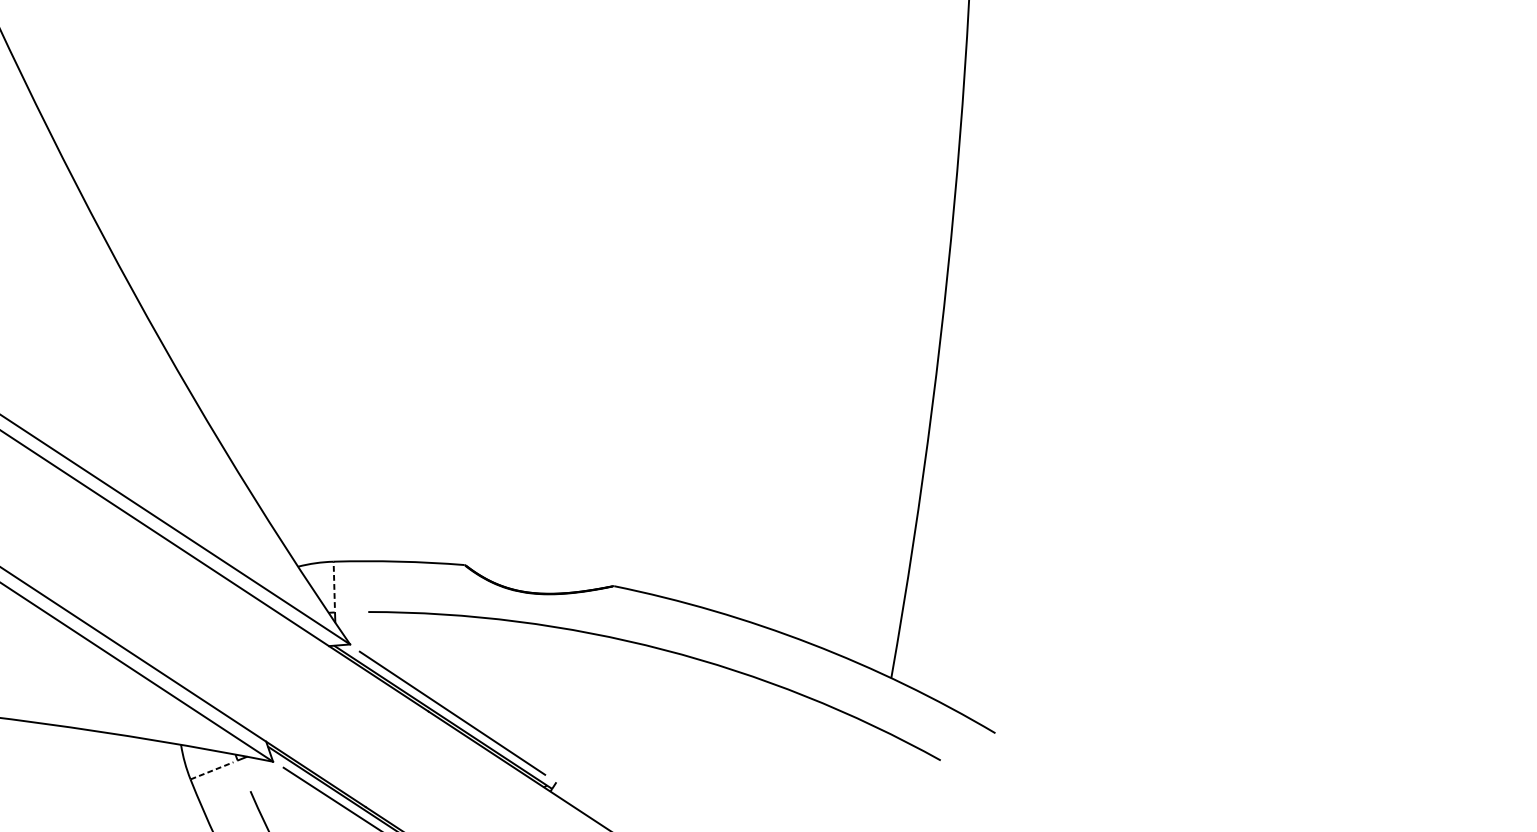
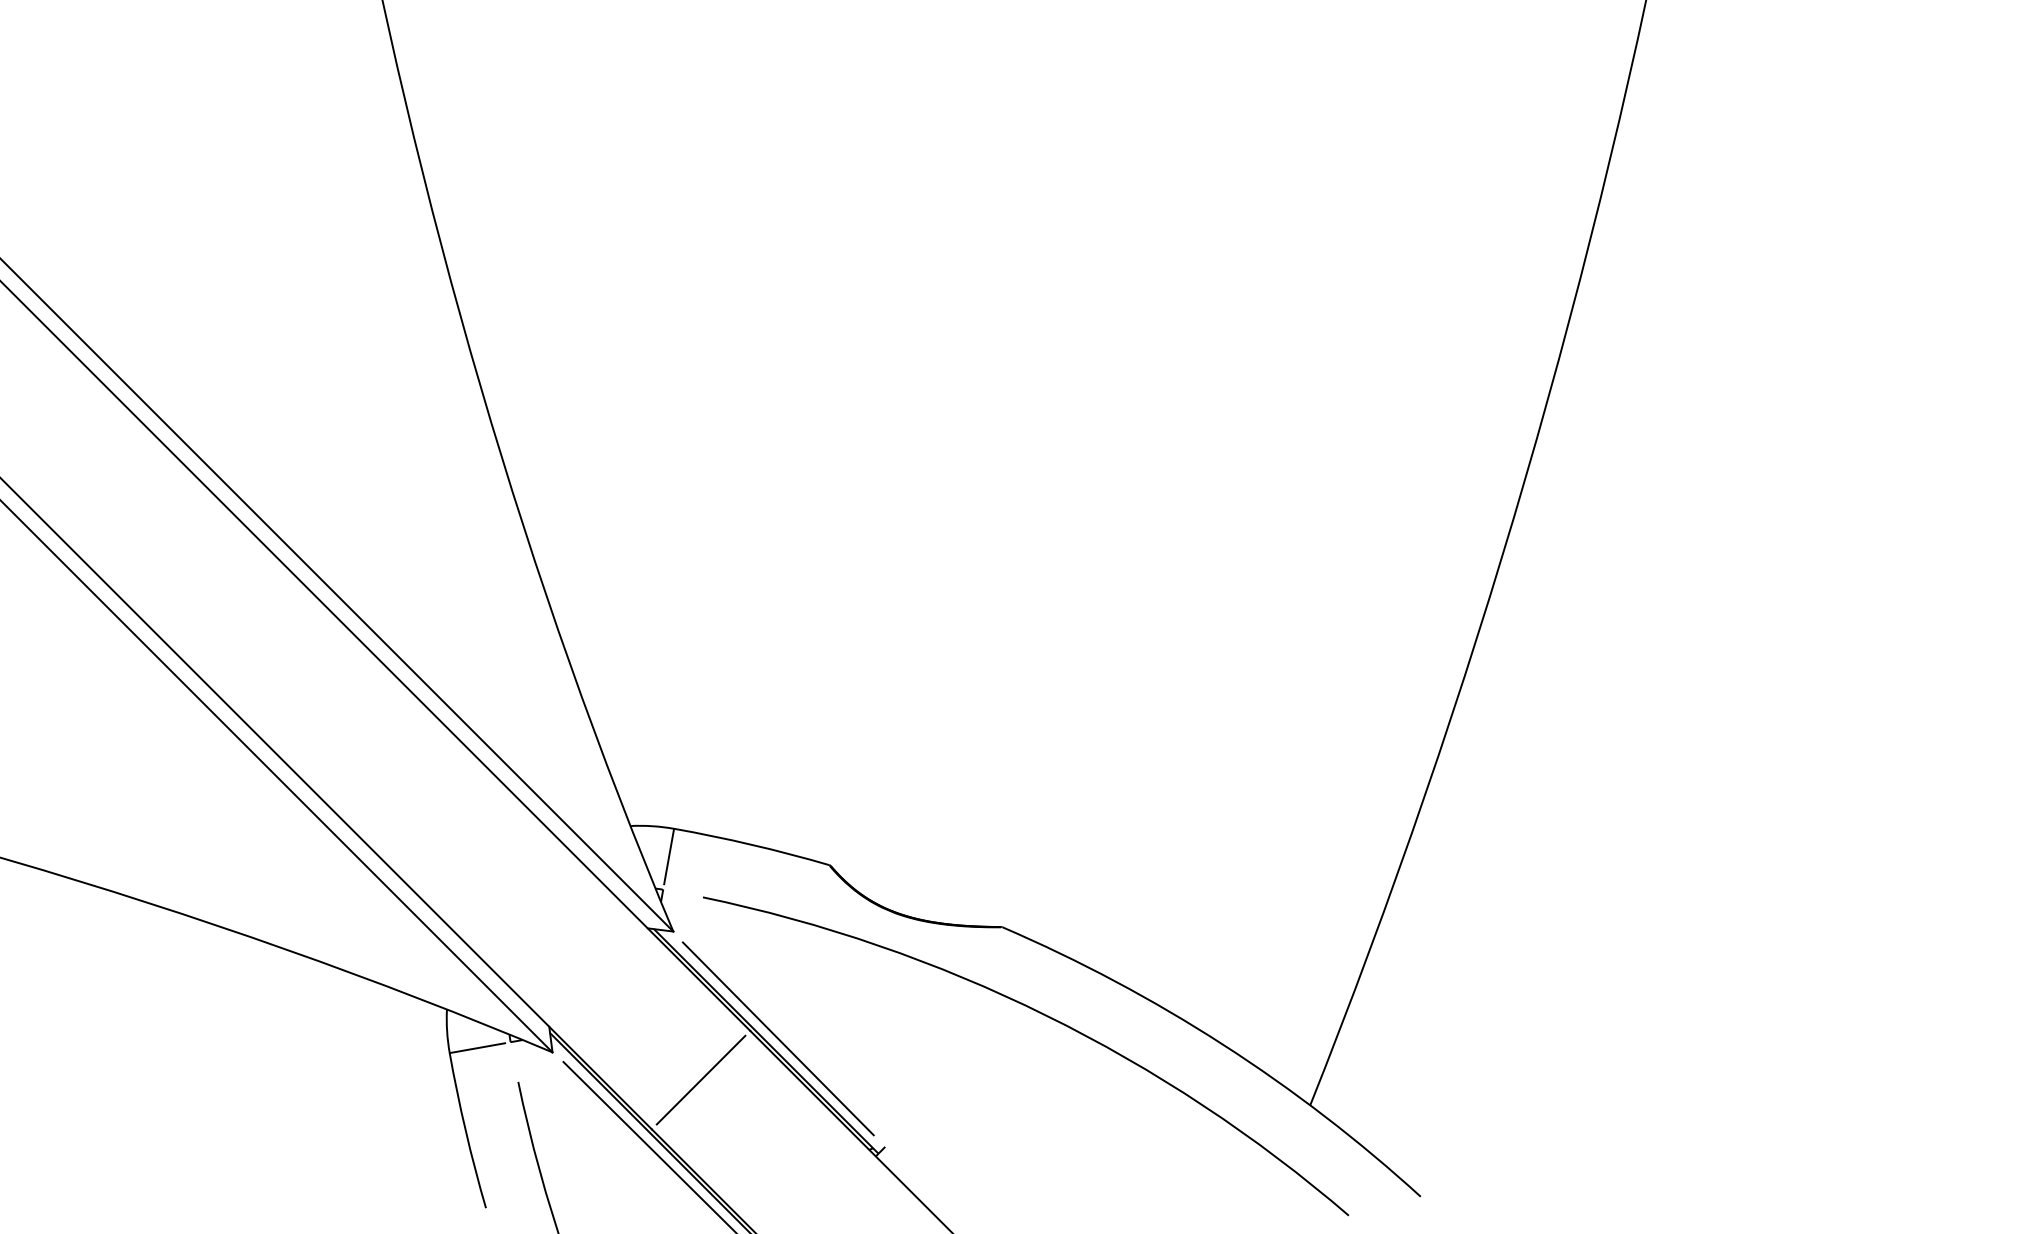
line: (334, 584) -> (669, 856), dashed -> solid
line: (396, 758) -> (700, 1079), added
line: (212, 770) -> (478, 1048), dashed -> solid

